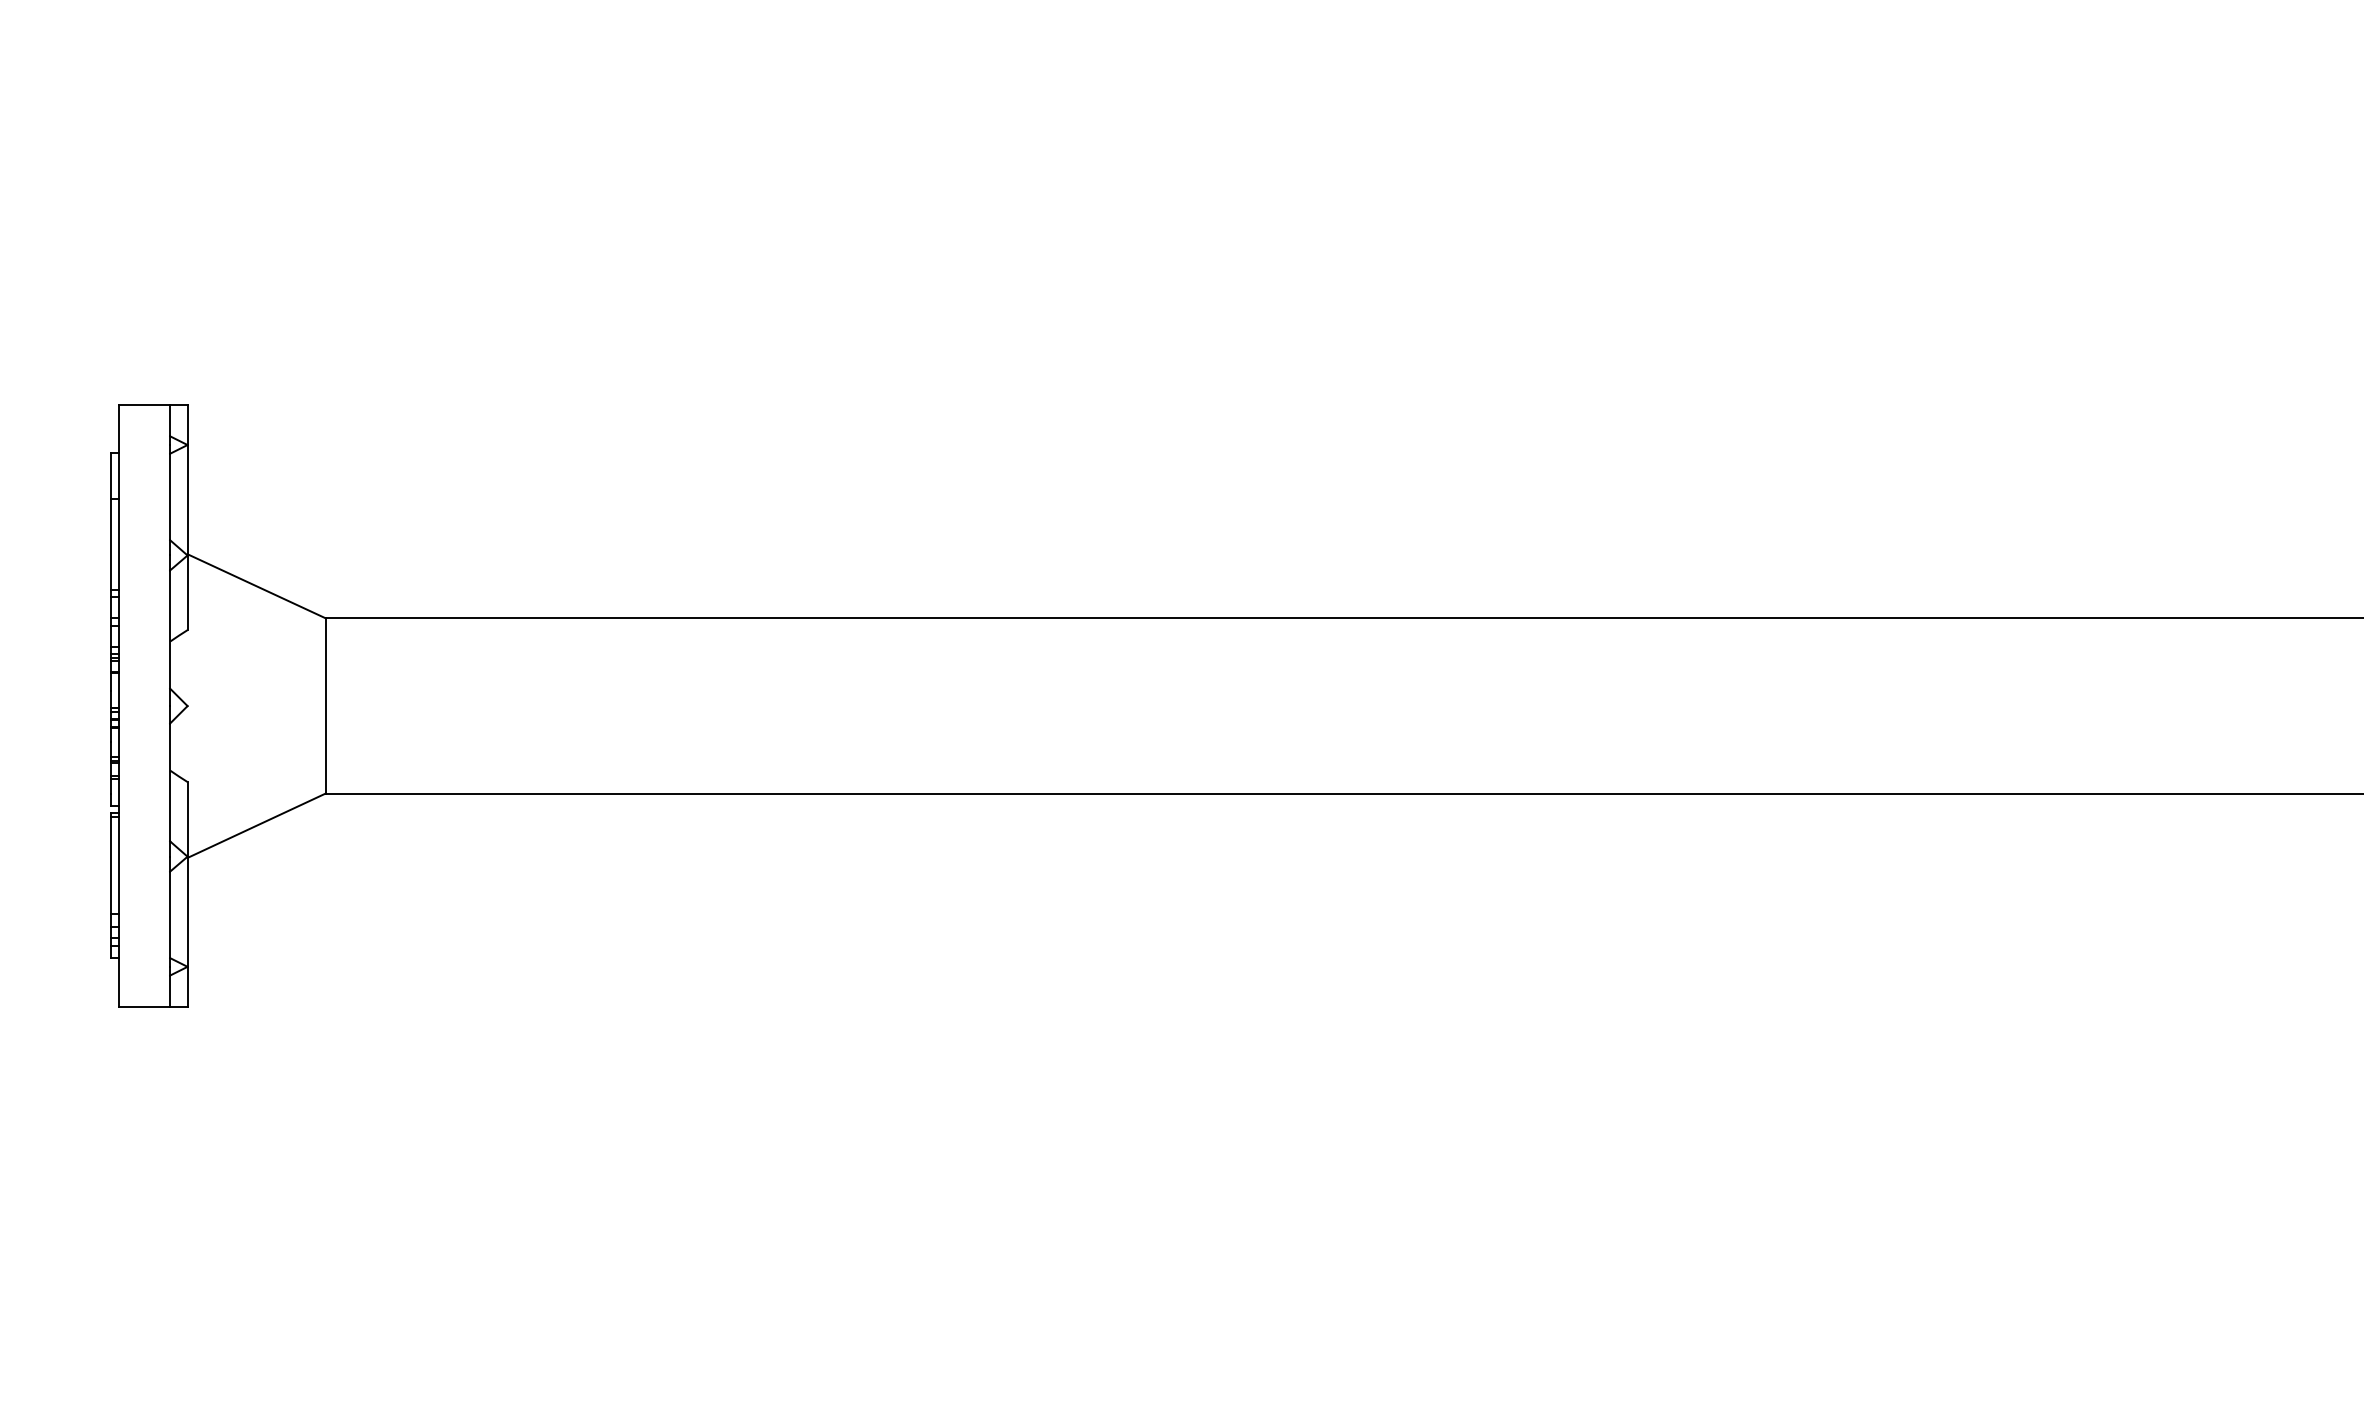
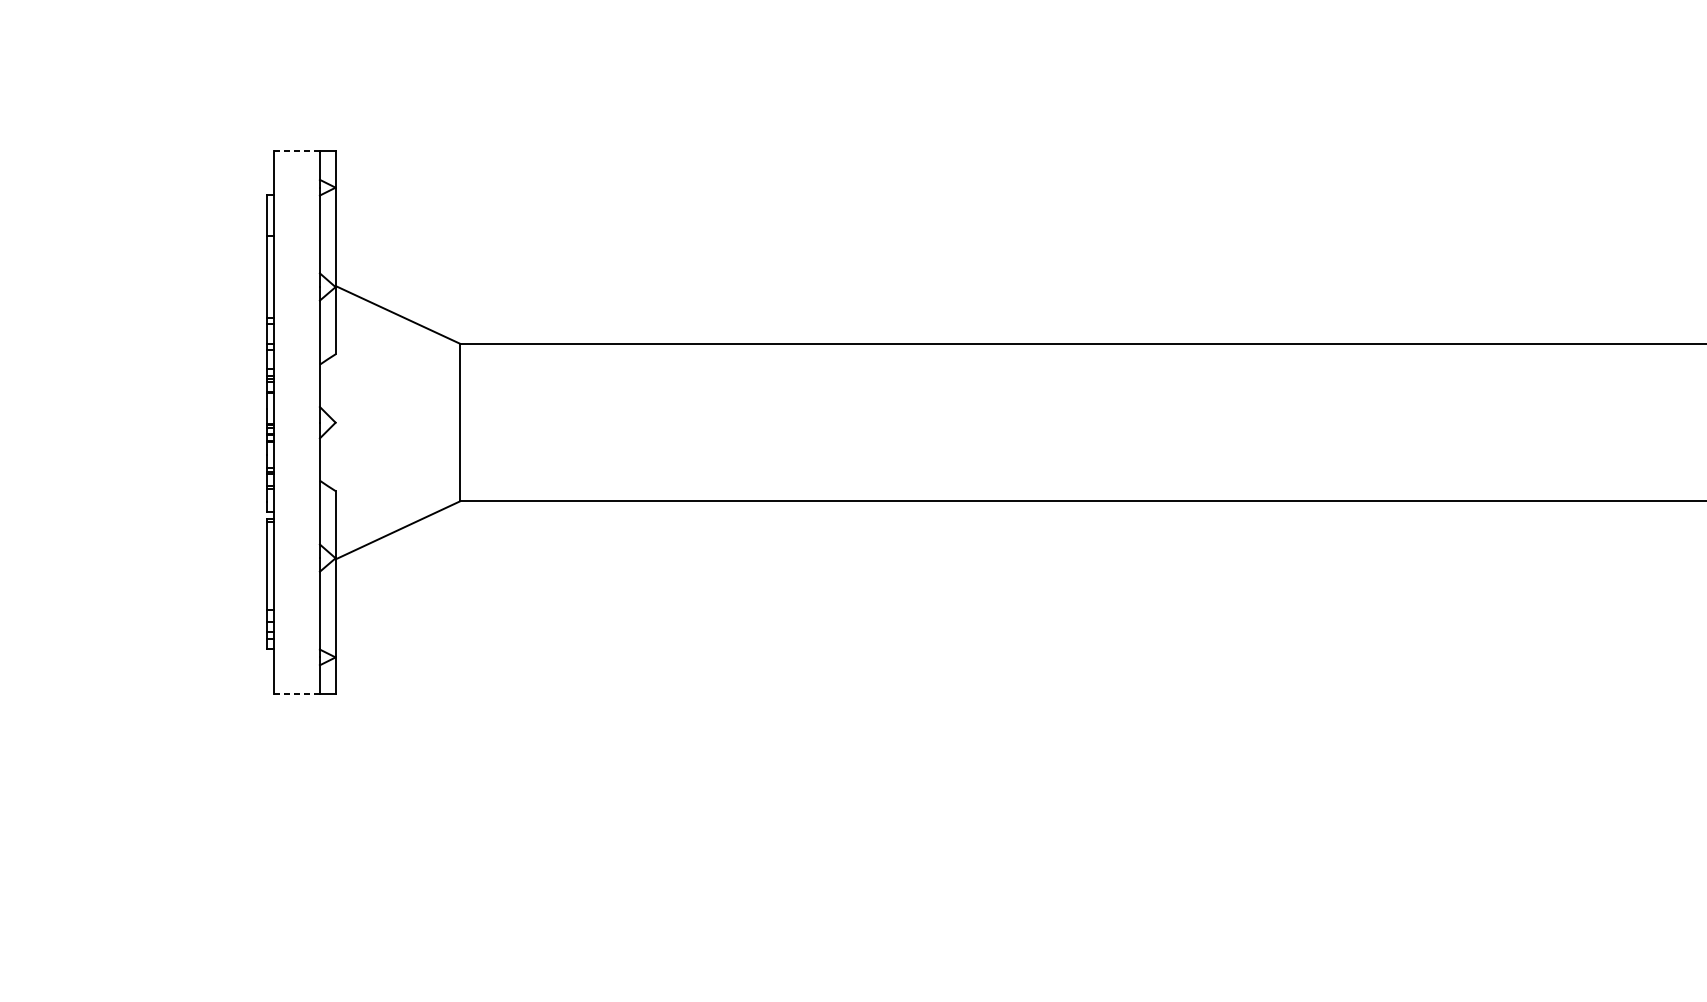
line: (144, 404) -> (296, 151), solid -> dashed
line: (144, 1007) -> (296, 694), solid -> dashed

